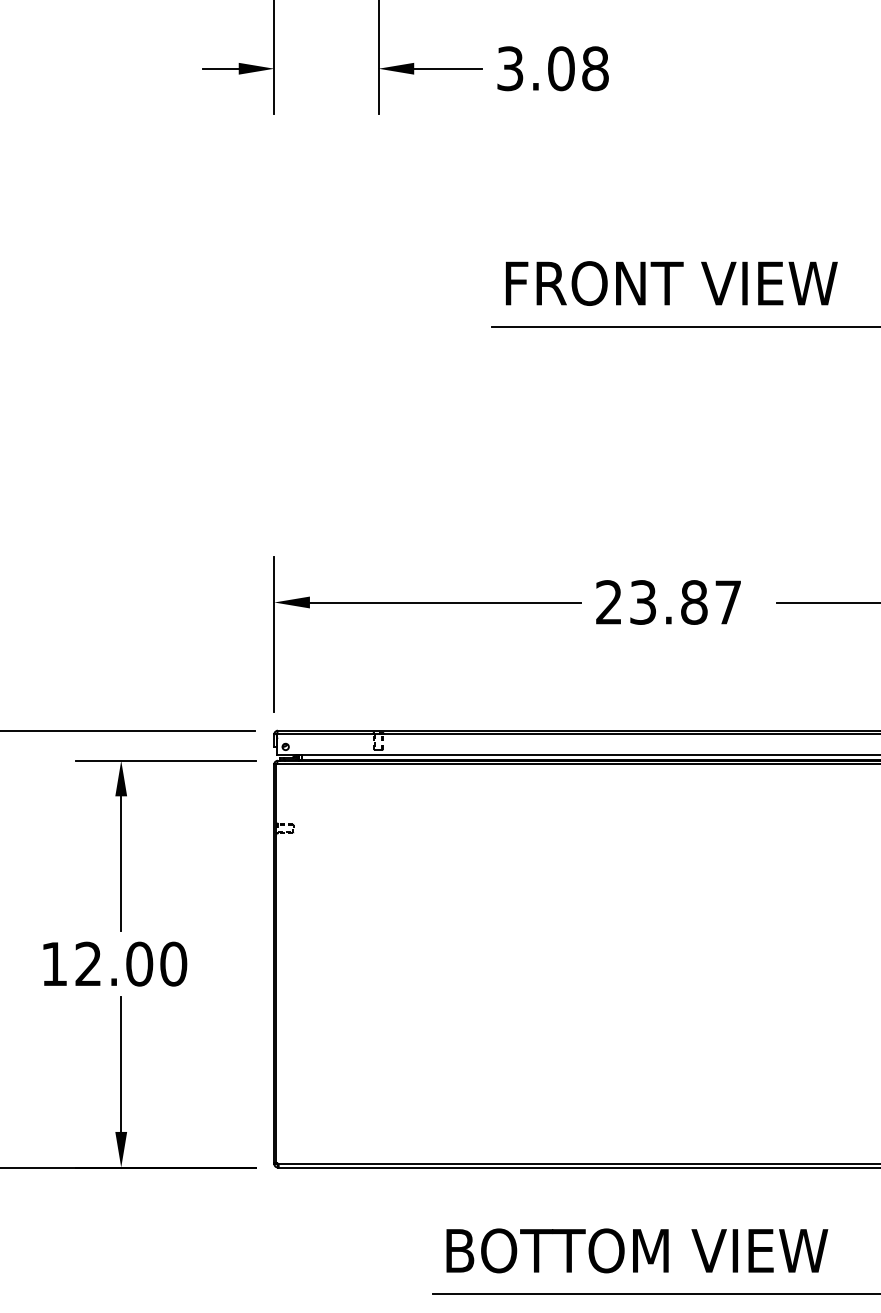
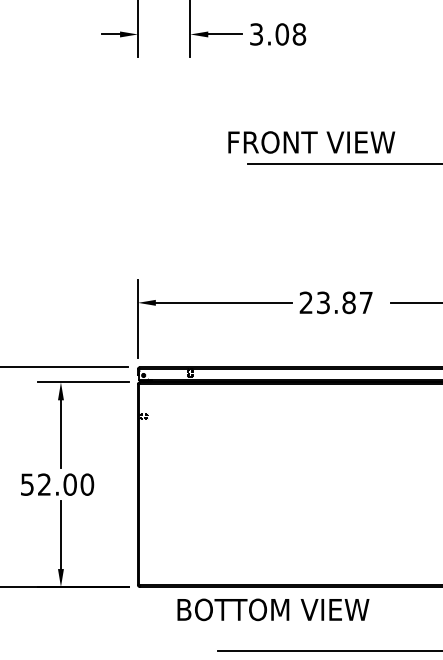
text: (671, 283) -> (311, 142), moved
text: (54, 963) -> (27, 484), 12.00 -> 52.00
text: (637, 1250) -> (273, 609), moved

